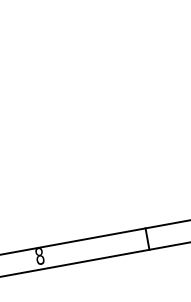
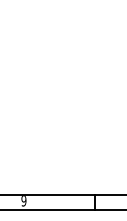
text: (39, 257) -> (23, 201), 8 -> 9

